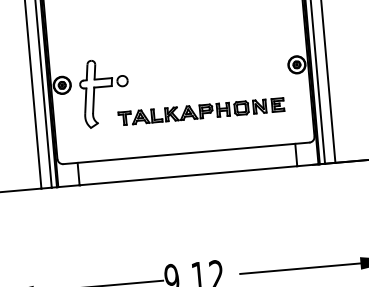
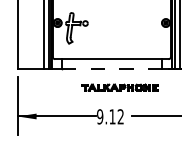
part: (199, 111) -> (119, 87), moved
line: (189, 175) -> (112, 69), solid -> dashed

